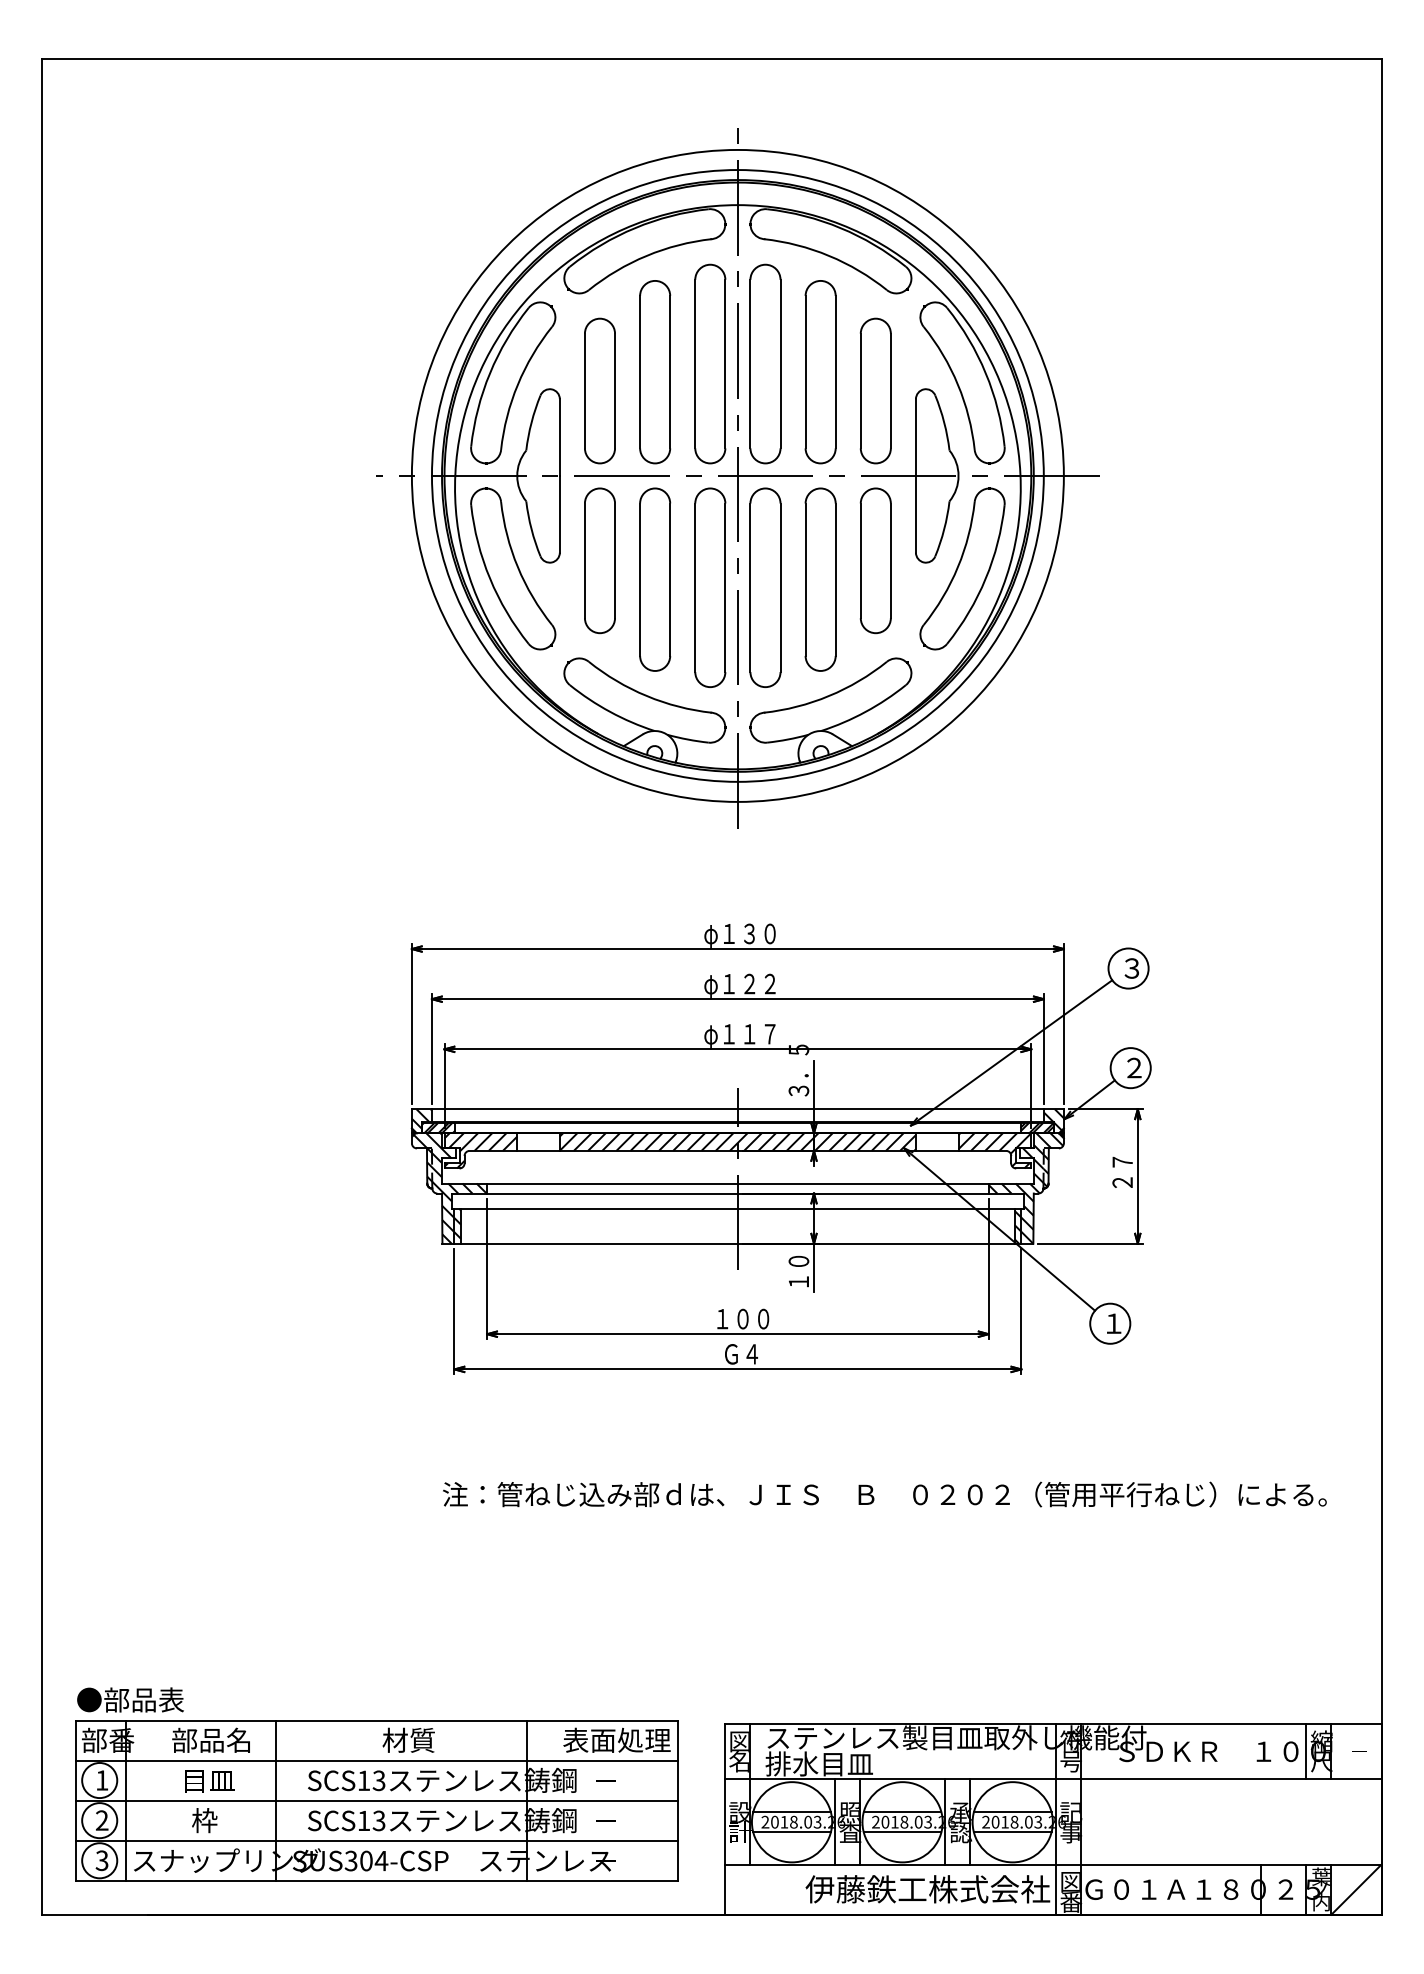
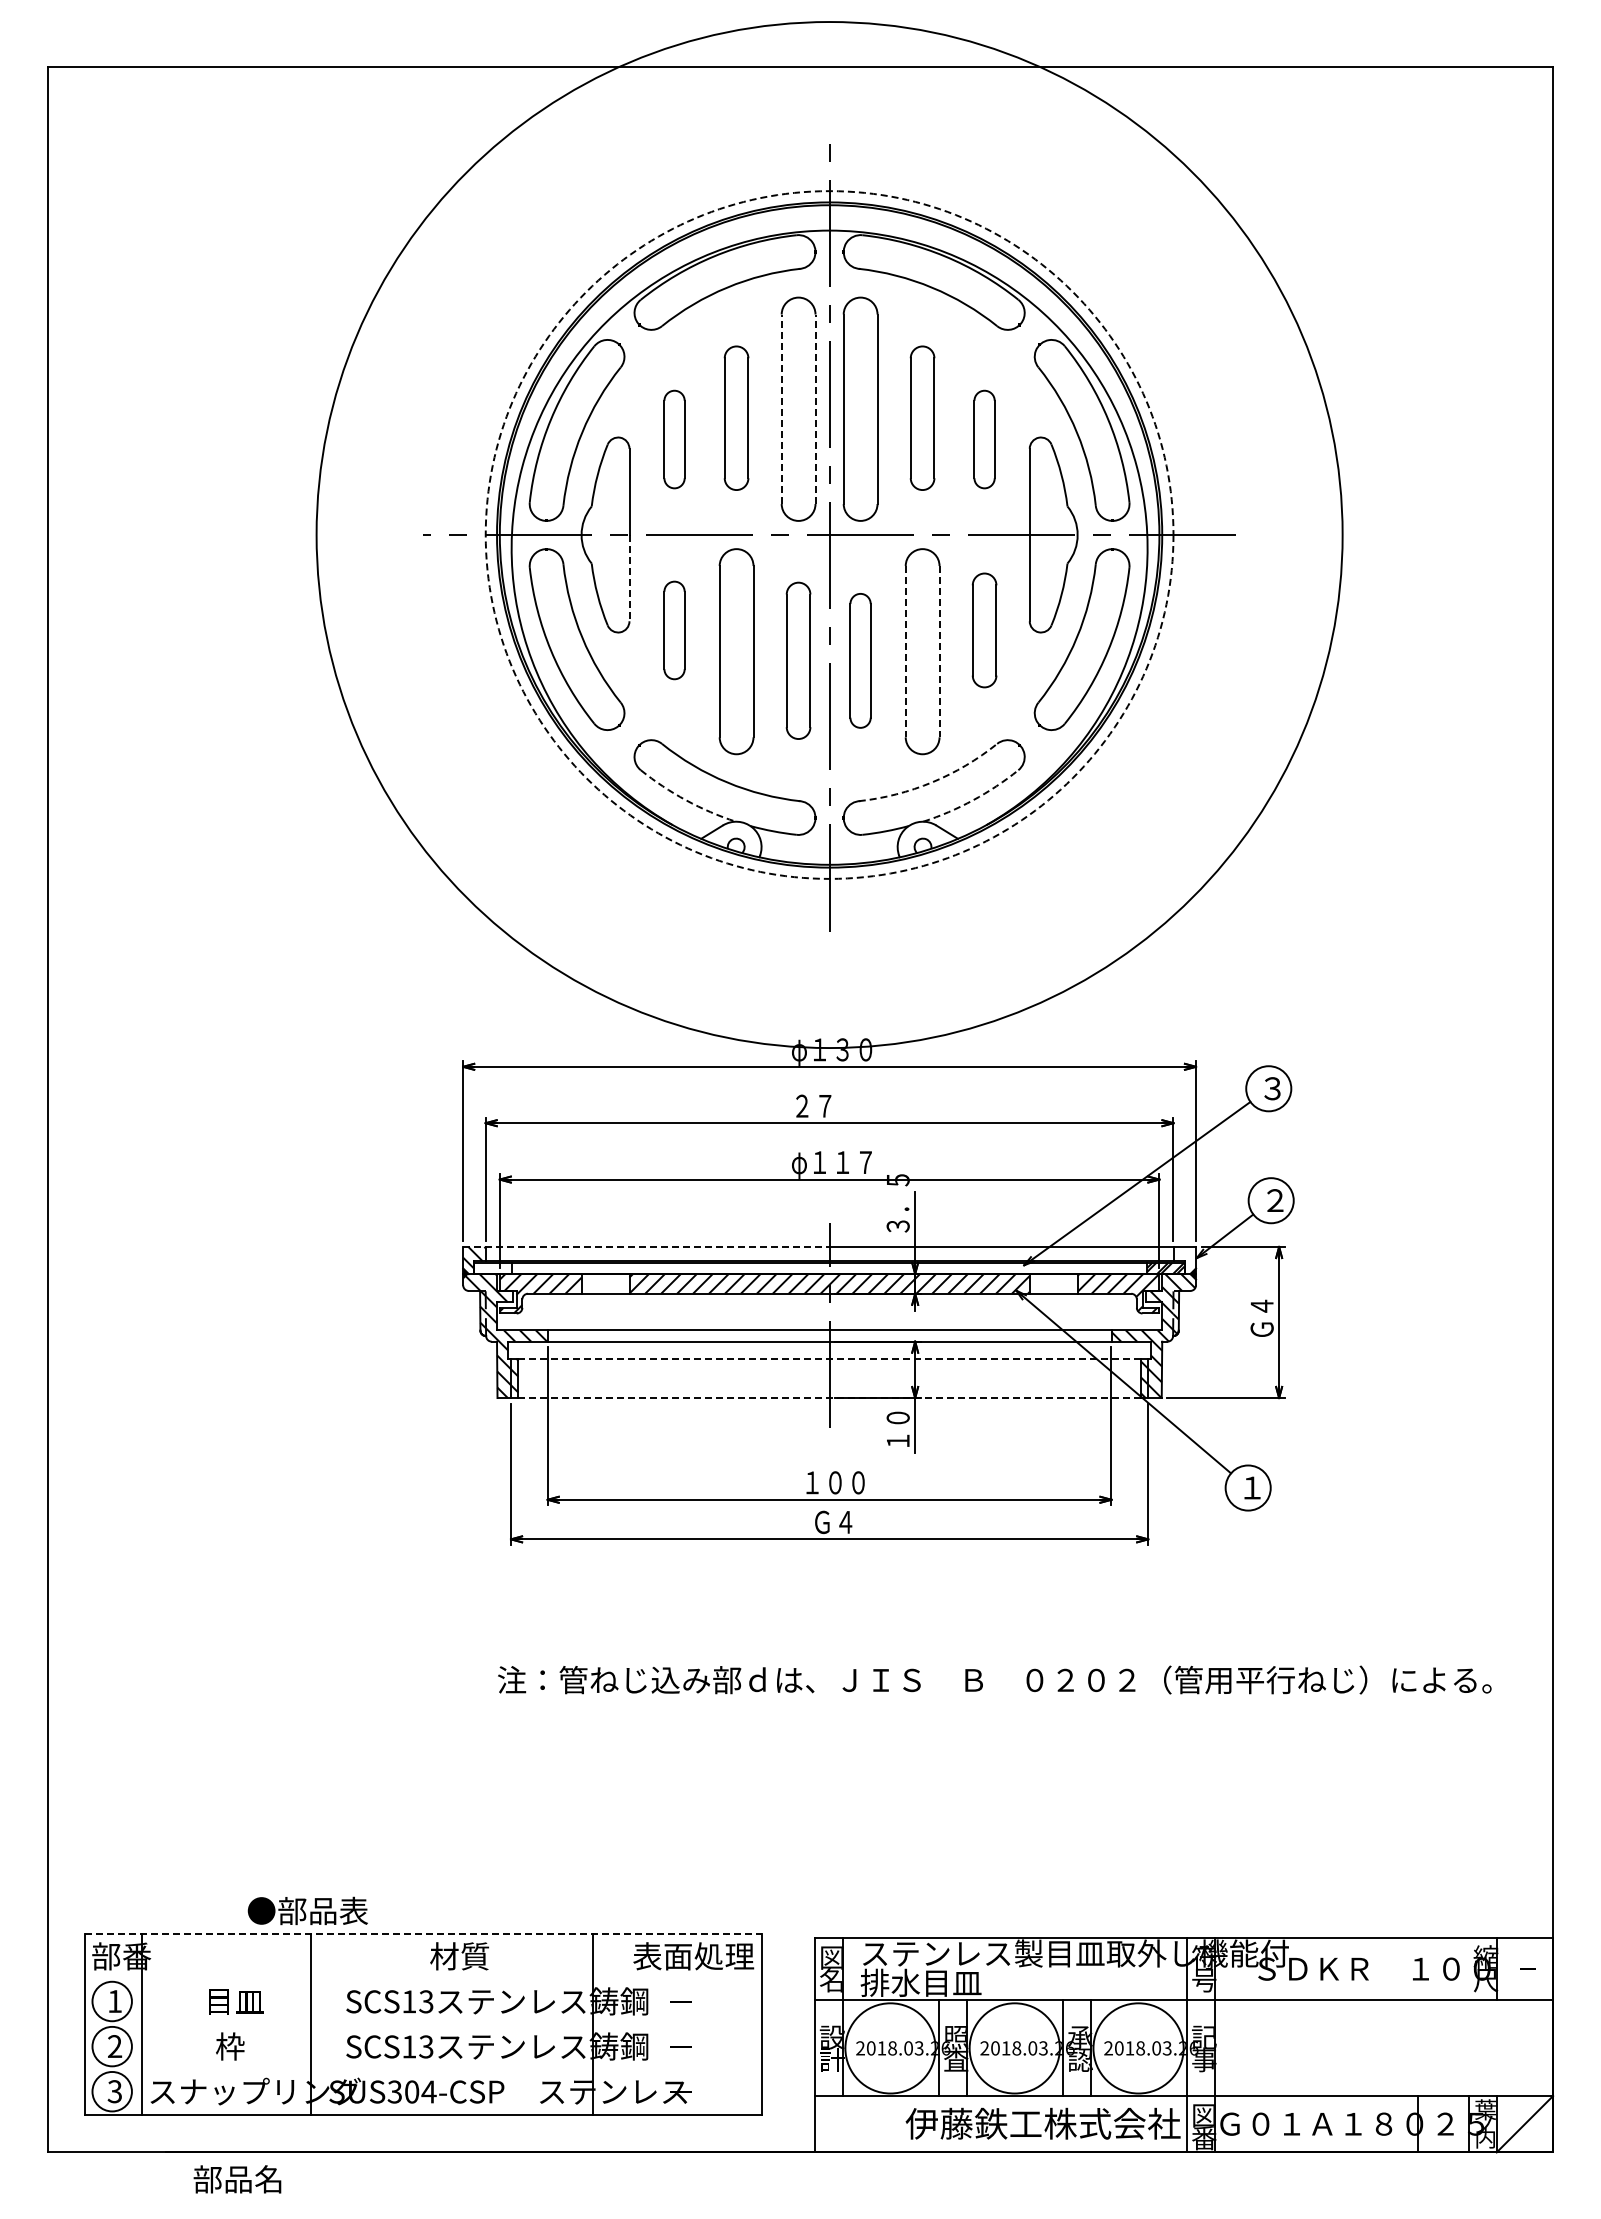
line: (695, 364) -> (781, 409), solid -> dashed
line: (725, 364) -> (815, 409), solid -> dashed
part: (655, 371) -> (736, 417), size x0.7
part: (820, 371) -> (922, 417), size x0.7
part: (599, 390) -> (674, 439), size x0.6
part: (875, 390) -> (984, 439), size x0.6
circle: (737, 475) -> (829, 534), size x1.4
circle: (737, 475) -> (829, 534), solid -> dashed
line: (559, 514) -> (629, 578), solid -> dashed
part: (599, 560) -> (674, 630), size x0.6
part: (875, 560) -> (984, 630), size x0.7
line: (805, 579) -> (905, 651), solid -> dashed
line: (835, 579) -> (939, 651), solid -> dashed
part: (710, 587) -> (798, 660), size x0.7
part: (765, 587) -> (860, 660), size x0.6
arc: (829, 696) -> (932, 782), solid -> dashed
arc: (610, 712) -> (686, 800), solid -> dashed
arc: (865, 712) -> (973, 800), solid -> dashed
text: (739, 985) -> (831, 1107), φ１２２ -> ２７
line: (575, 1108) -> (646, 1246), solid -> dashed
hatch: (1053, 1119) -> (1184, 1258), removed
hatch: (438, 1128) -> (492, 1268), removed
text: (1122, 1172) -> (1261, 1317), ２７ -> Ｇ４
line: (738, 1208) -> (830, 1358), solid -> dashed
line: (737, 1244) -> (829, 1398), solid -> dashed
text: (130, 1699) -> (307, 1910), moved
line: (377, 1720) -> (424, 1934), solid -> dashed
text: (211, 1740) -> (237, 2179), moved
line: (1306, 1752) -> (1468, 1969), removed
line: (376, 1760) -> (423, 1979), removed
line: (376, 1800) -> (423, 2024), removed
line: (792, 1812) -> (890, 2037), removed
line: (902, 1812) -> (1014, 2037), removed
line: (1012, 1812) -> (1138, 2037), removed
line: (792, 1832) -> (890, 2059), removed
line: (902, 1832) -> (1014, 2059), removed
line: (1012, 1832) -> (1138, 2059), removed
line: (376, 1841) -> (423, 2069), removed

